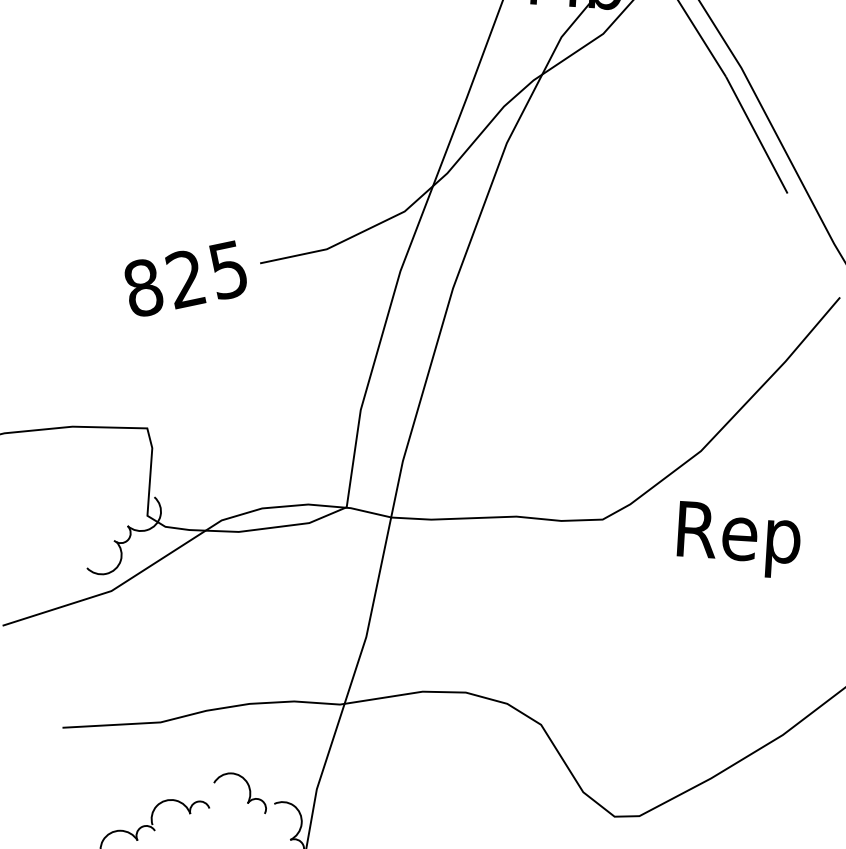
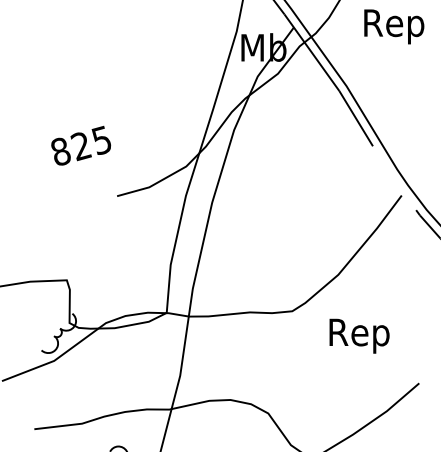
text: (186, 277) -> (81, 145), moved
text: (738, 538) -> (359, 335), moved

